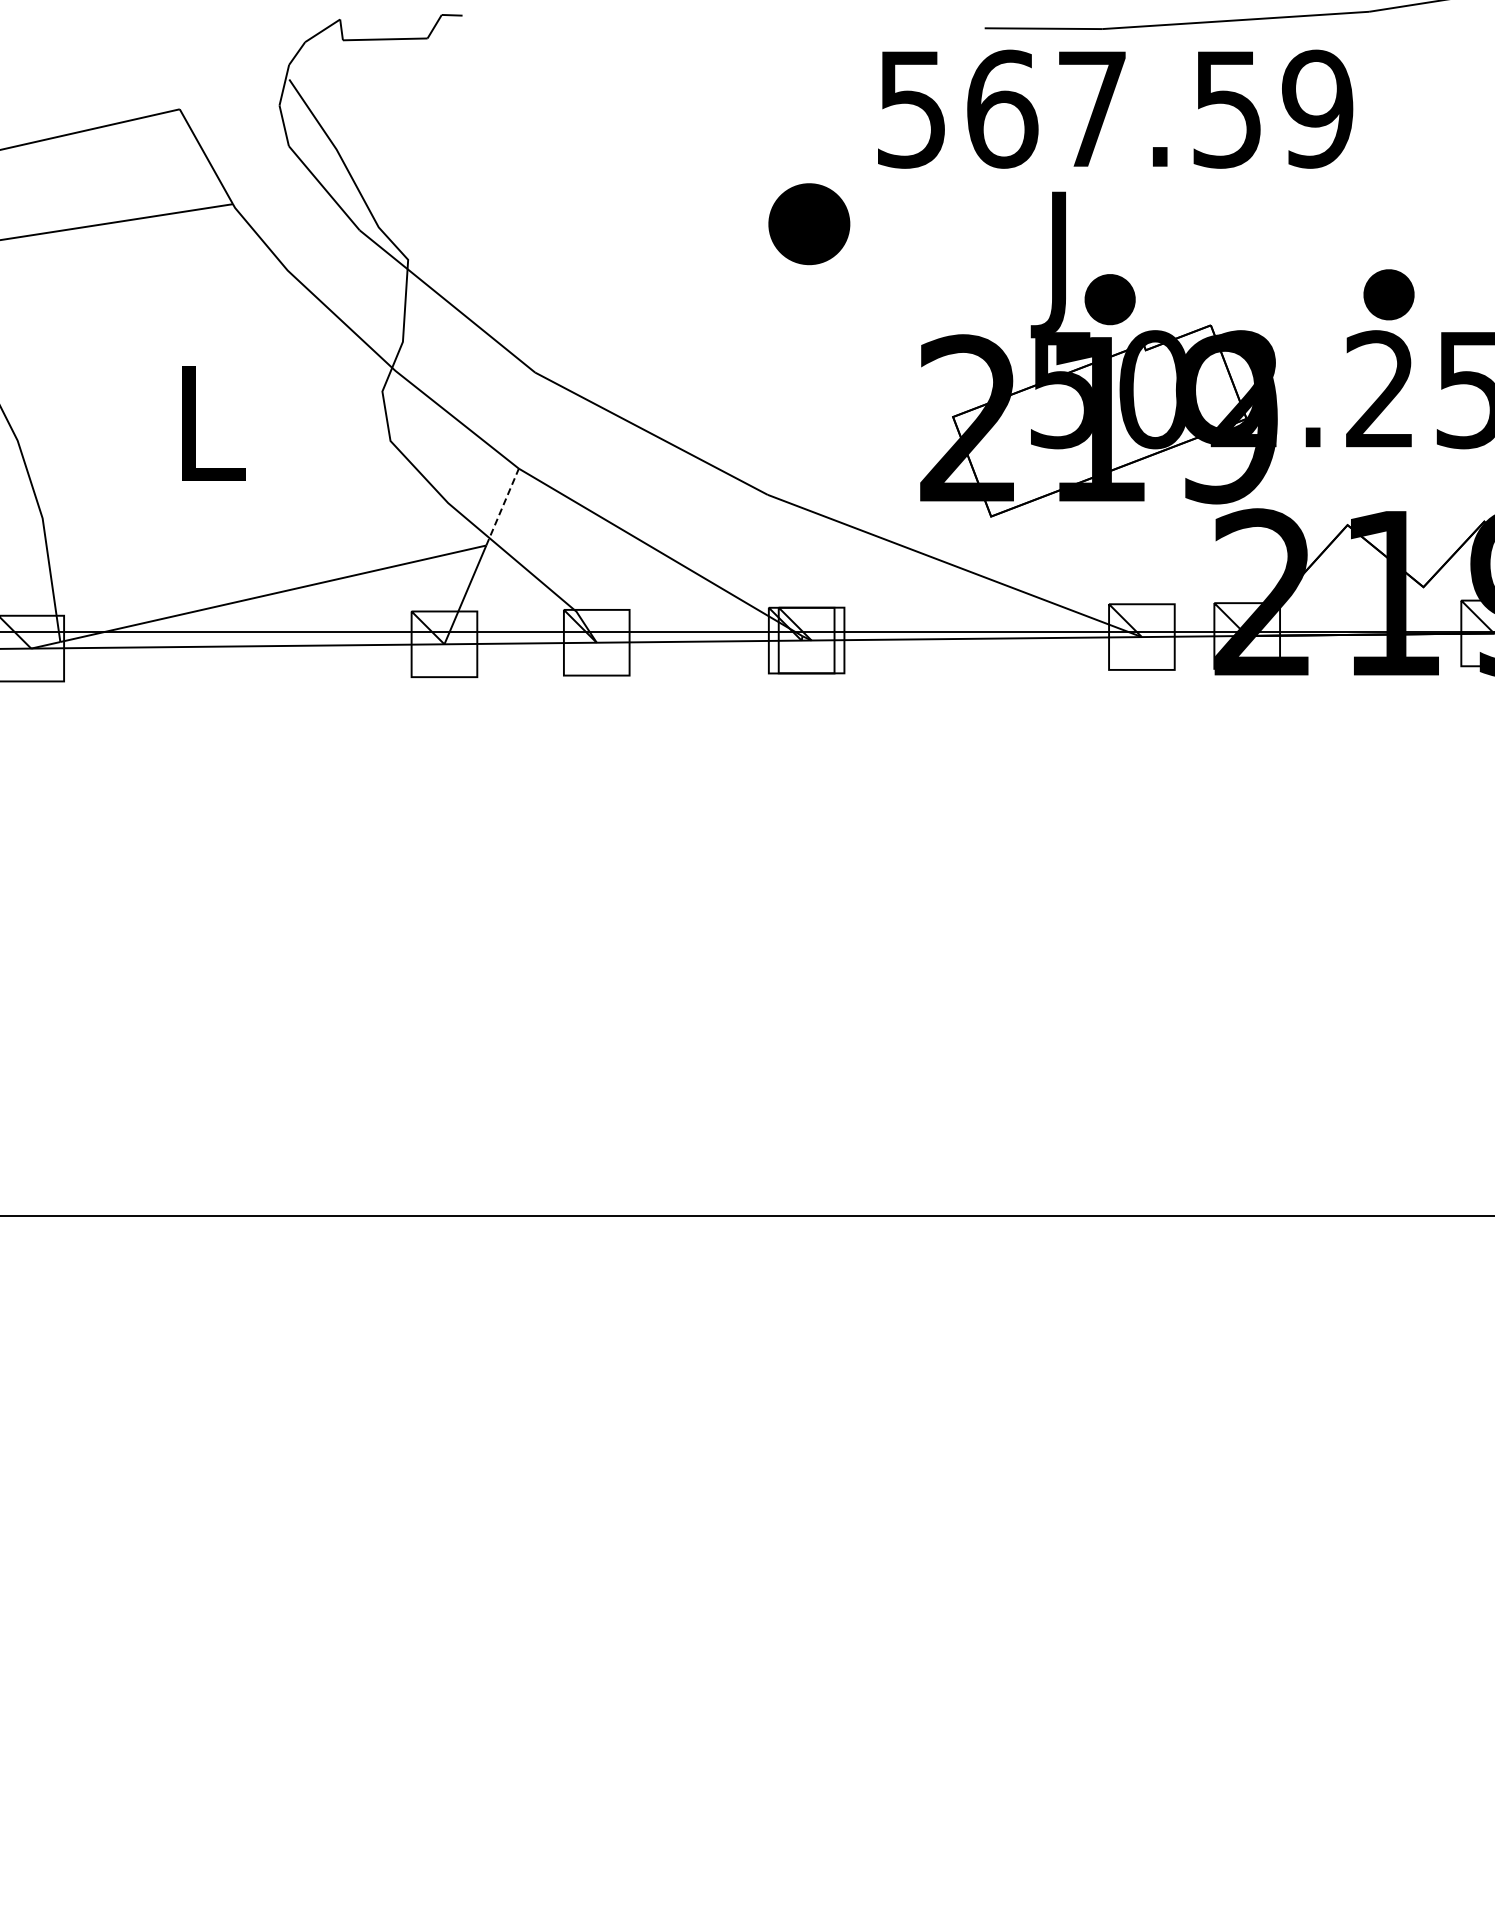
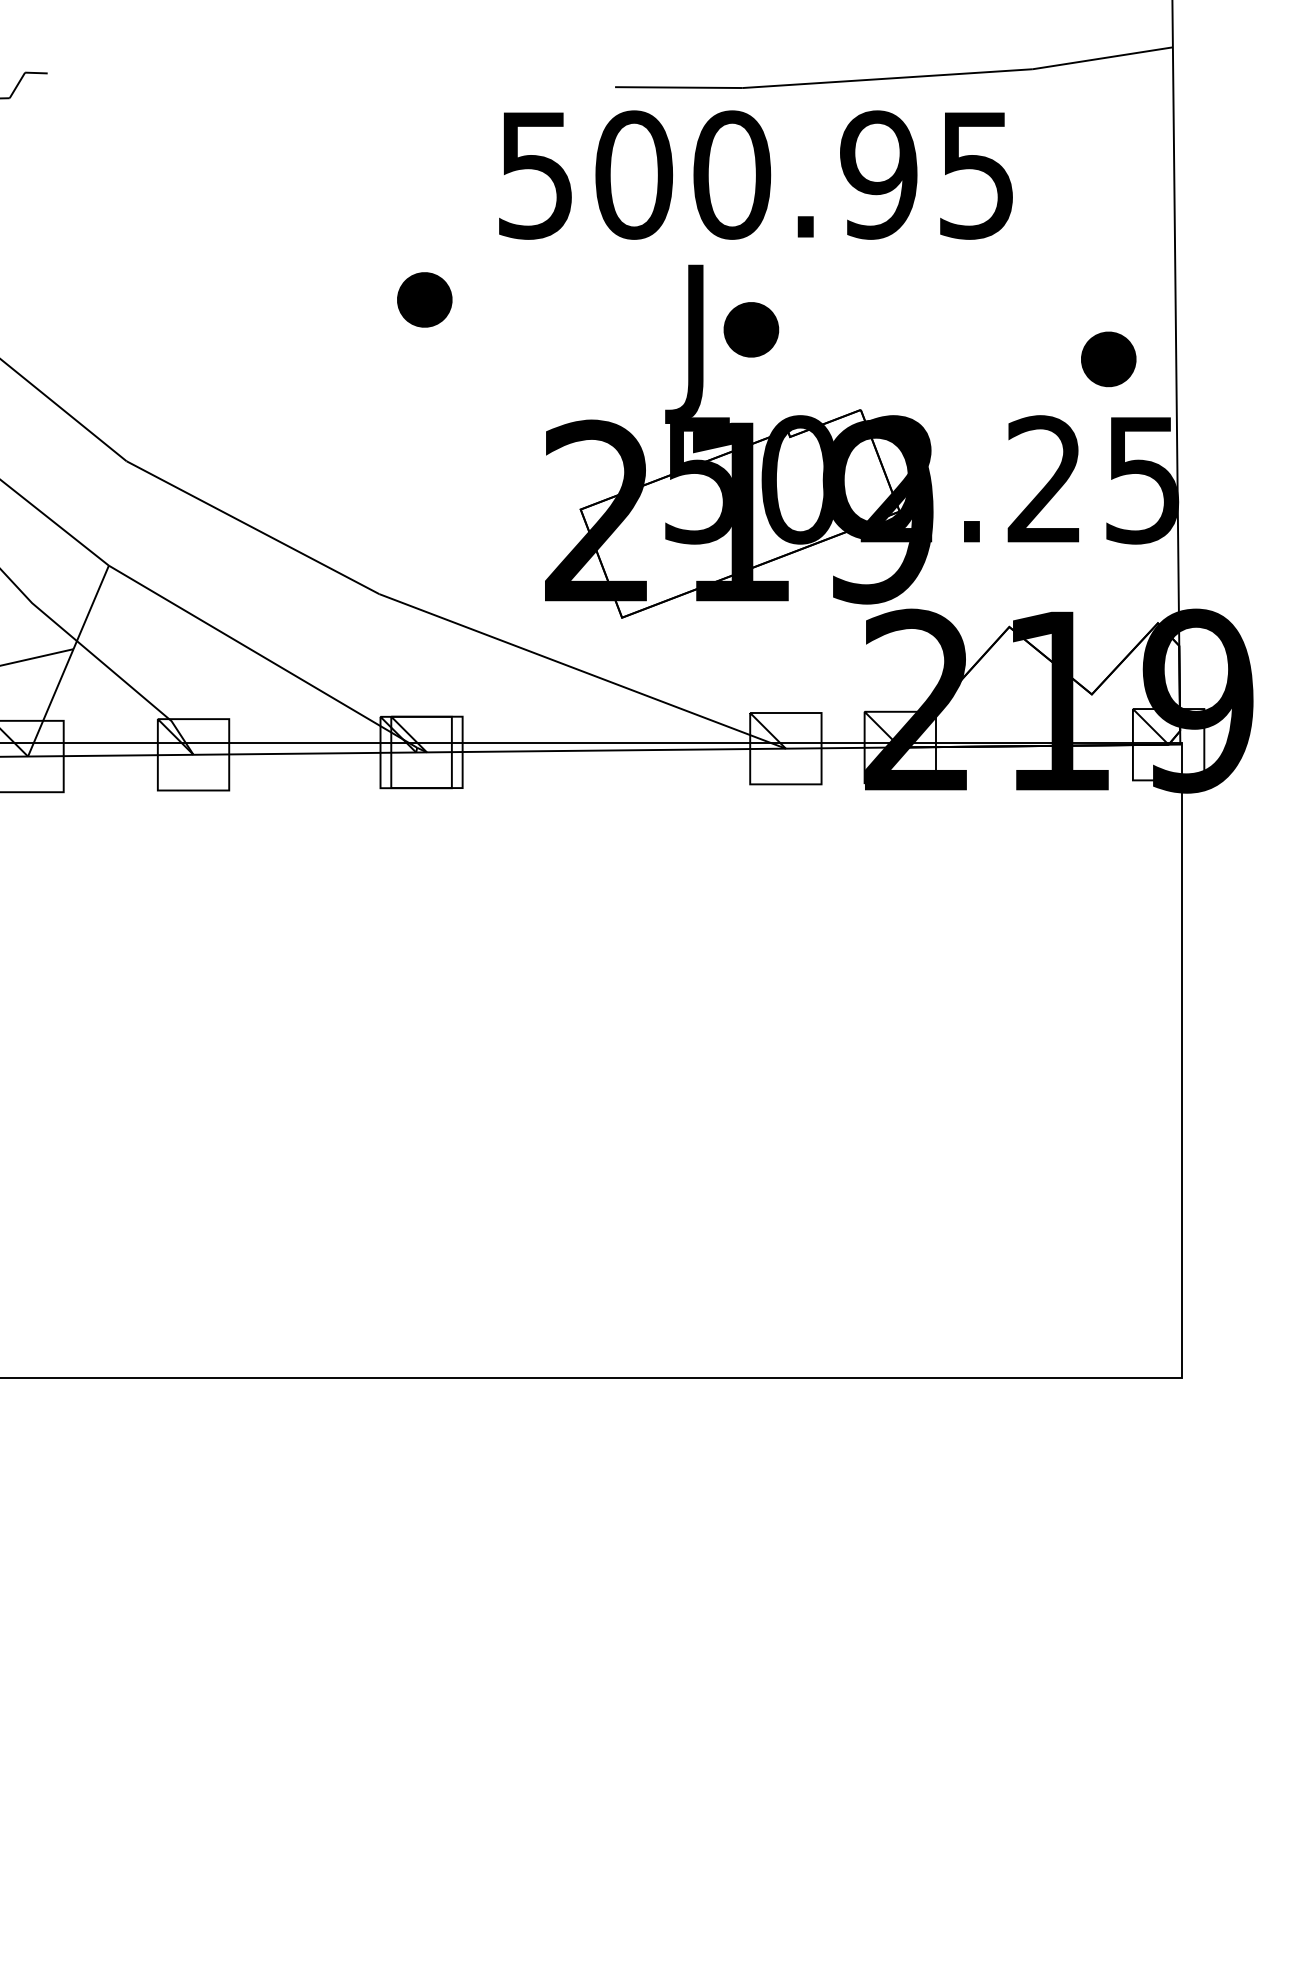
text: (1159, 108) -> (805, 174), 567.59 -> 500.95
part: (809, 223) -> (424, 299), size x0.62
part: (1388, 294) -> (1108, 359), moved
part: (1109, 299) -> (750, 329), moved
line: (502, 507) -> (91, 607), dashed -> solid

